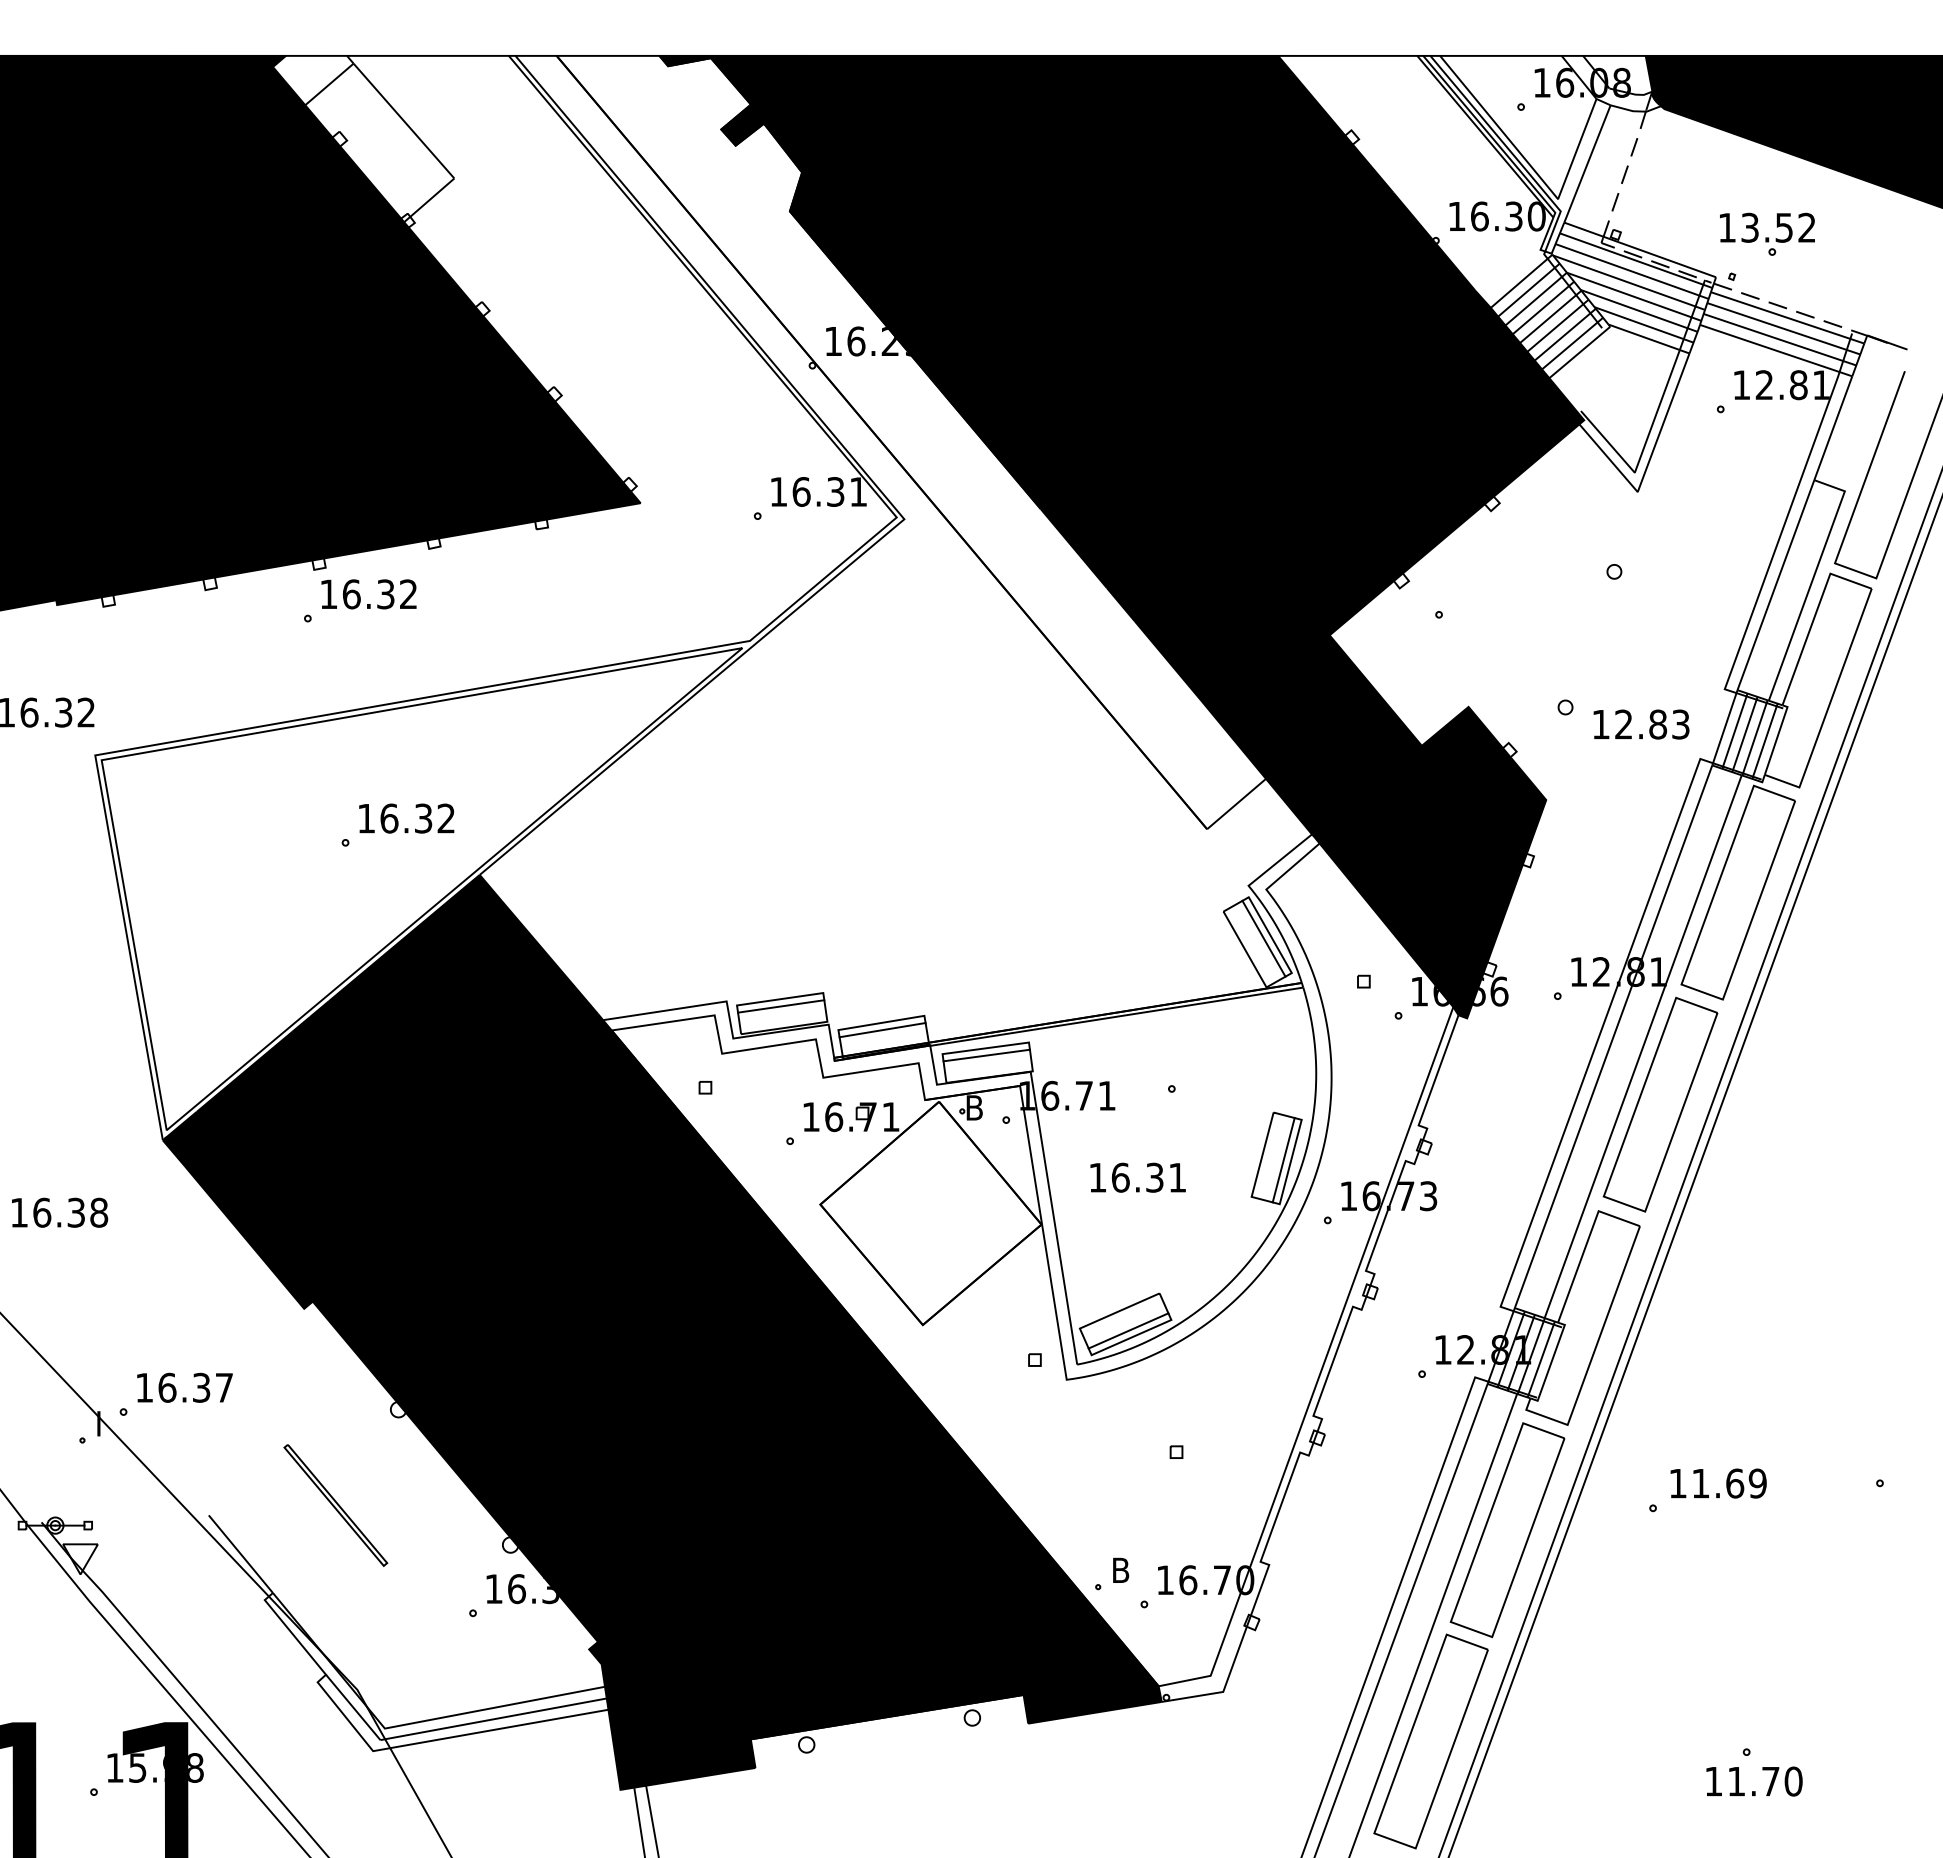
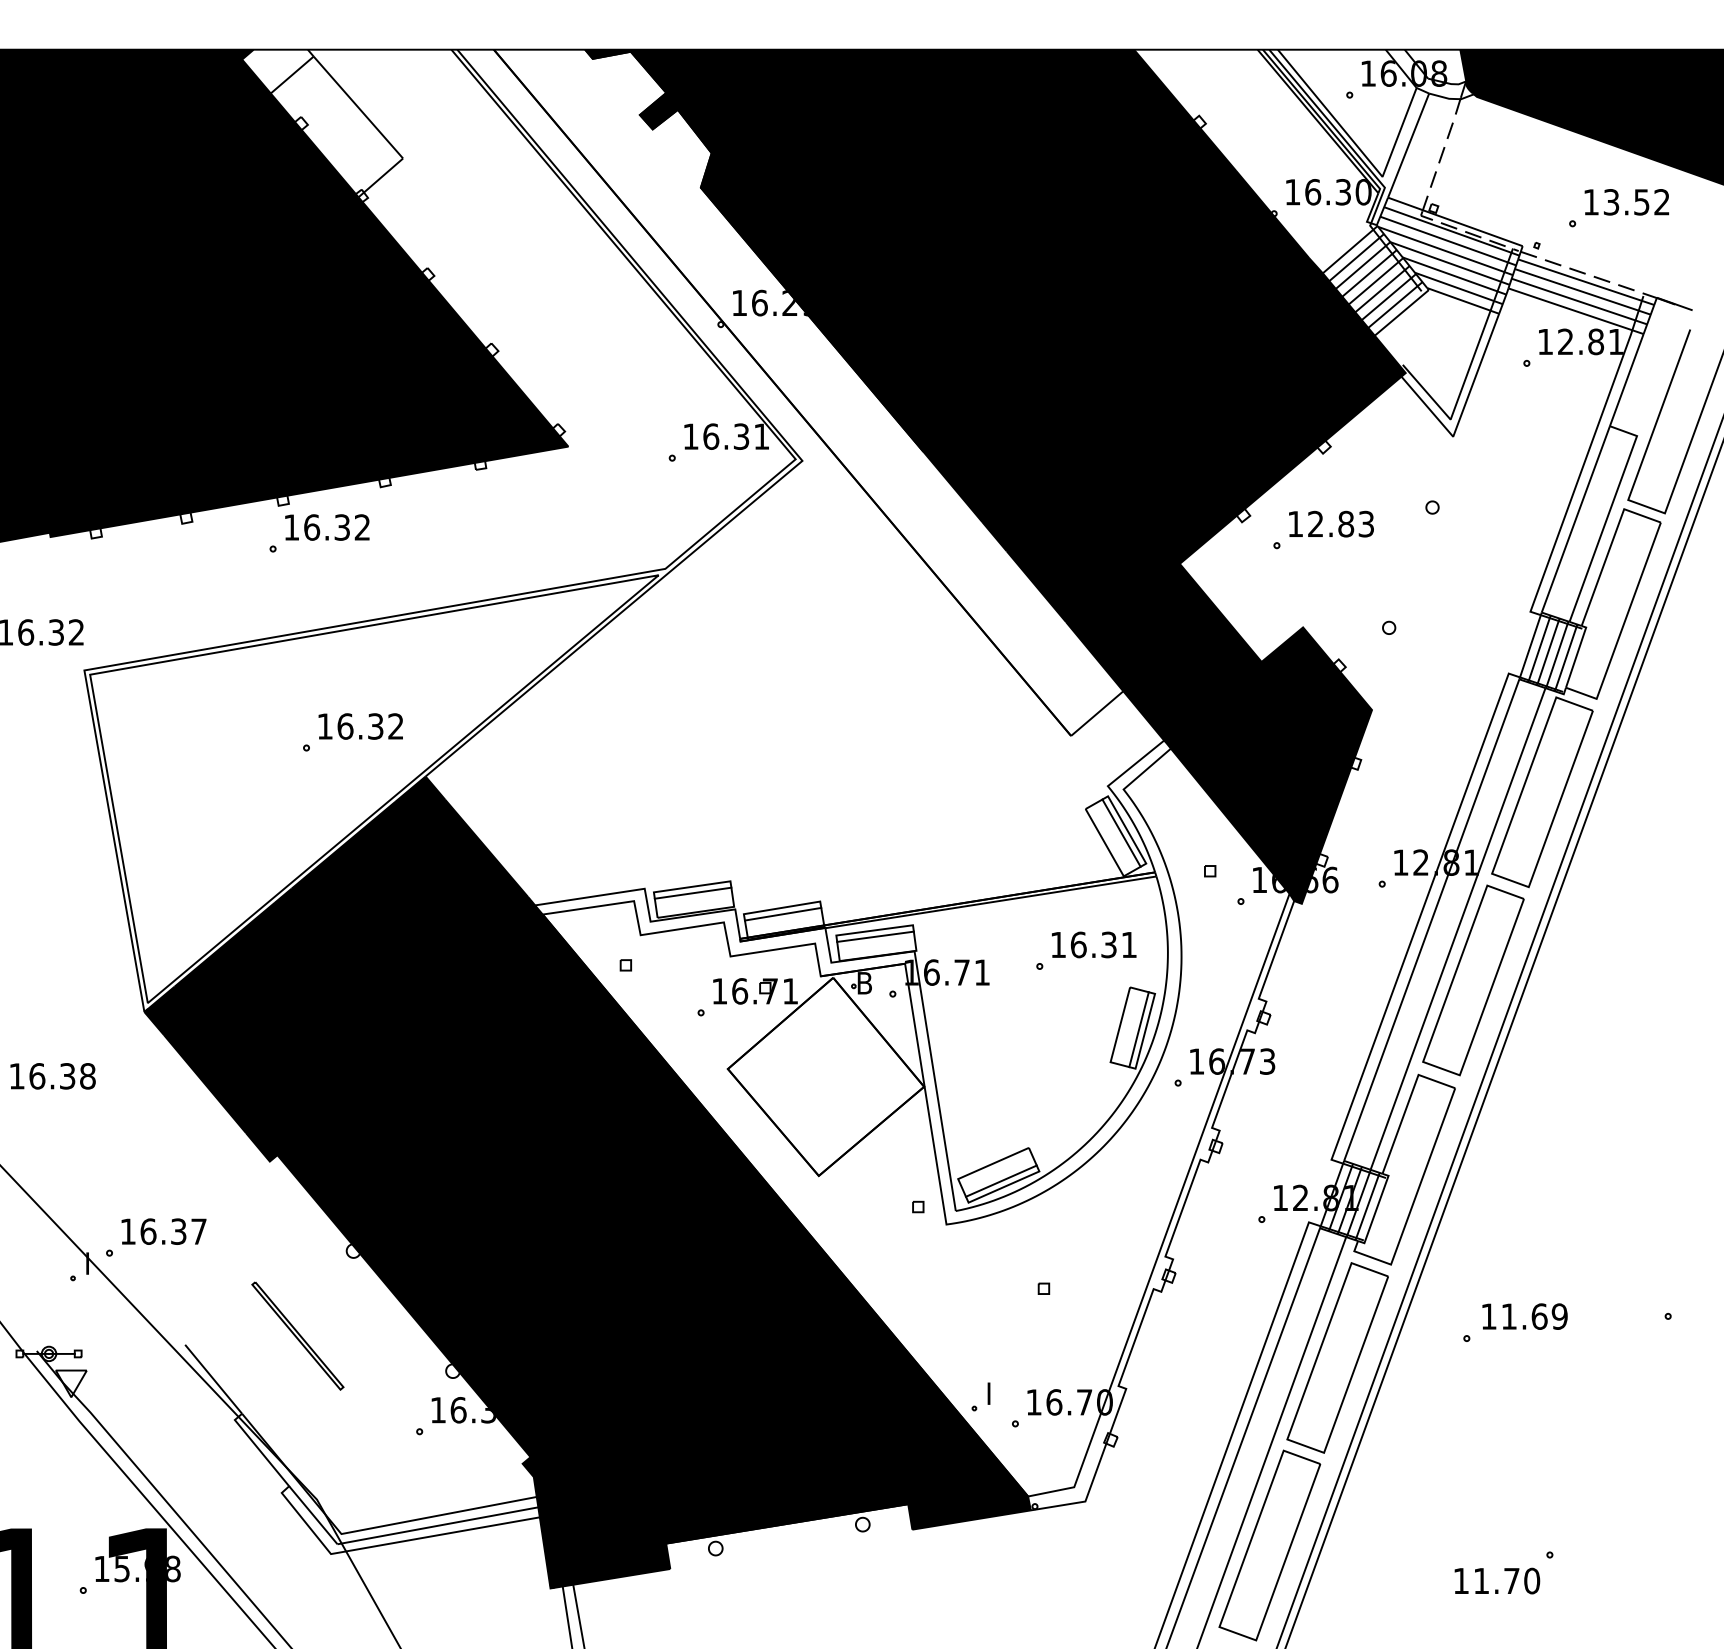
text: (1767, 227) -> (1626, 201), moved
text: (1641, 724) -> (1331, 524), moved
text: (1137, 1177) -> (1093, 944), moved
text: (1122, 1569) -> (995, 1392), B -> I
text: (1754, 1781) -> (1497, 1581), moved

